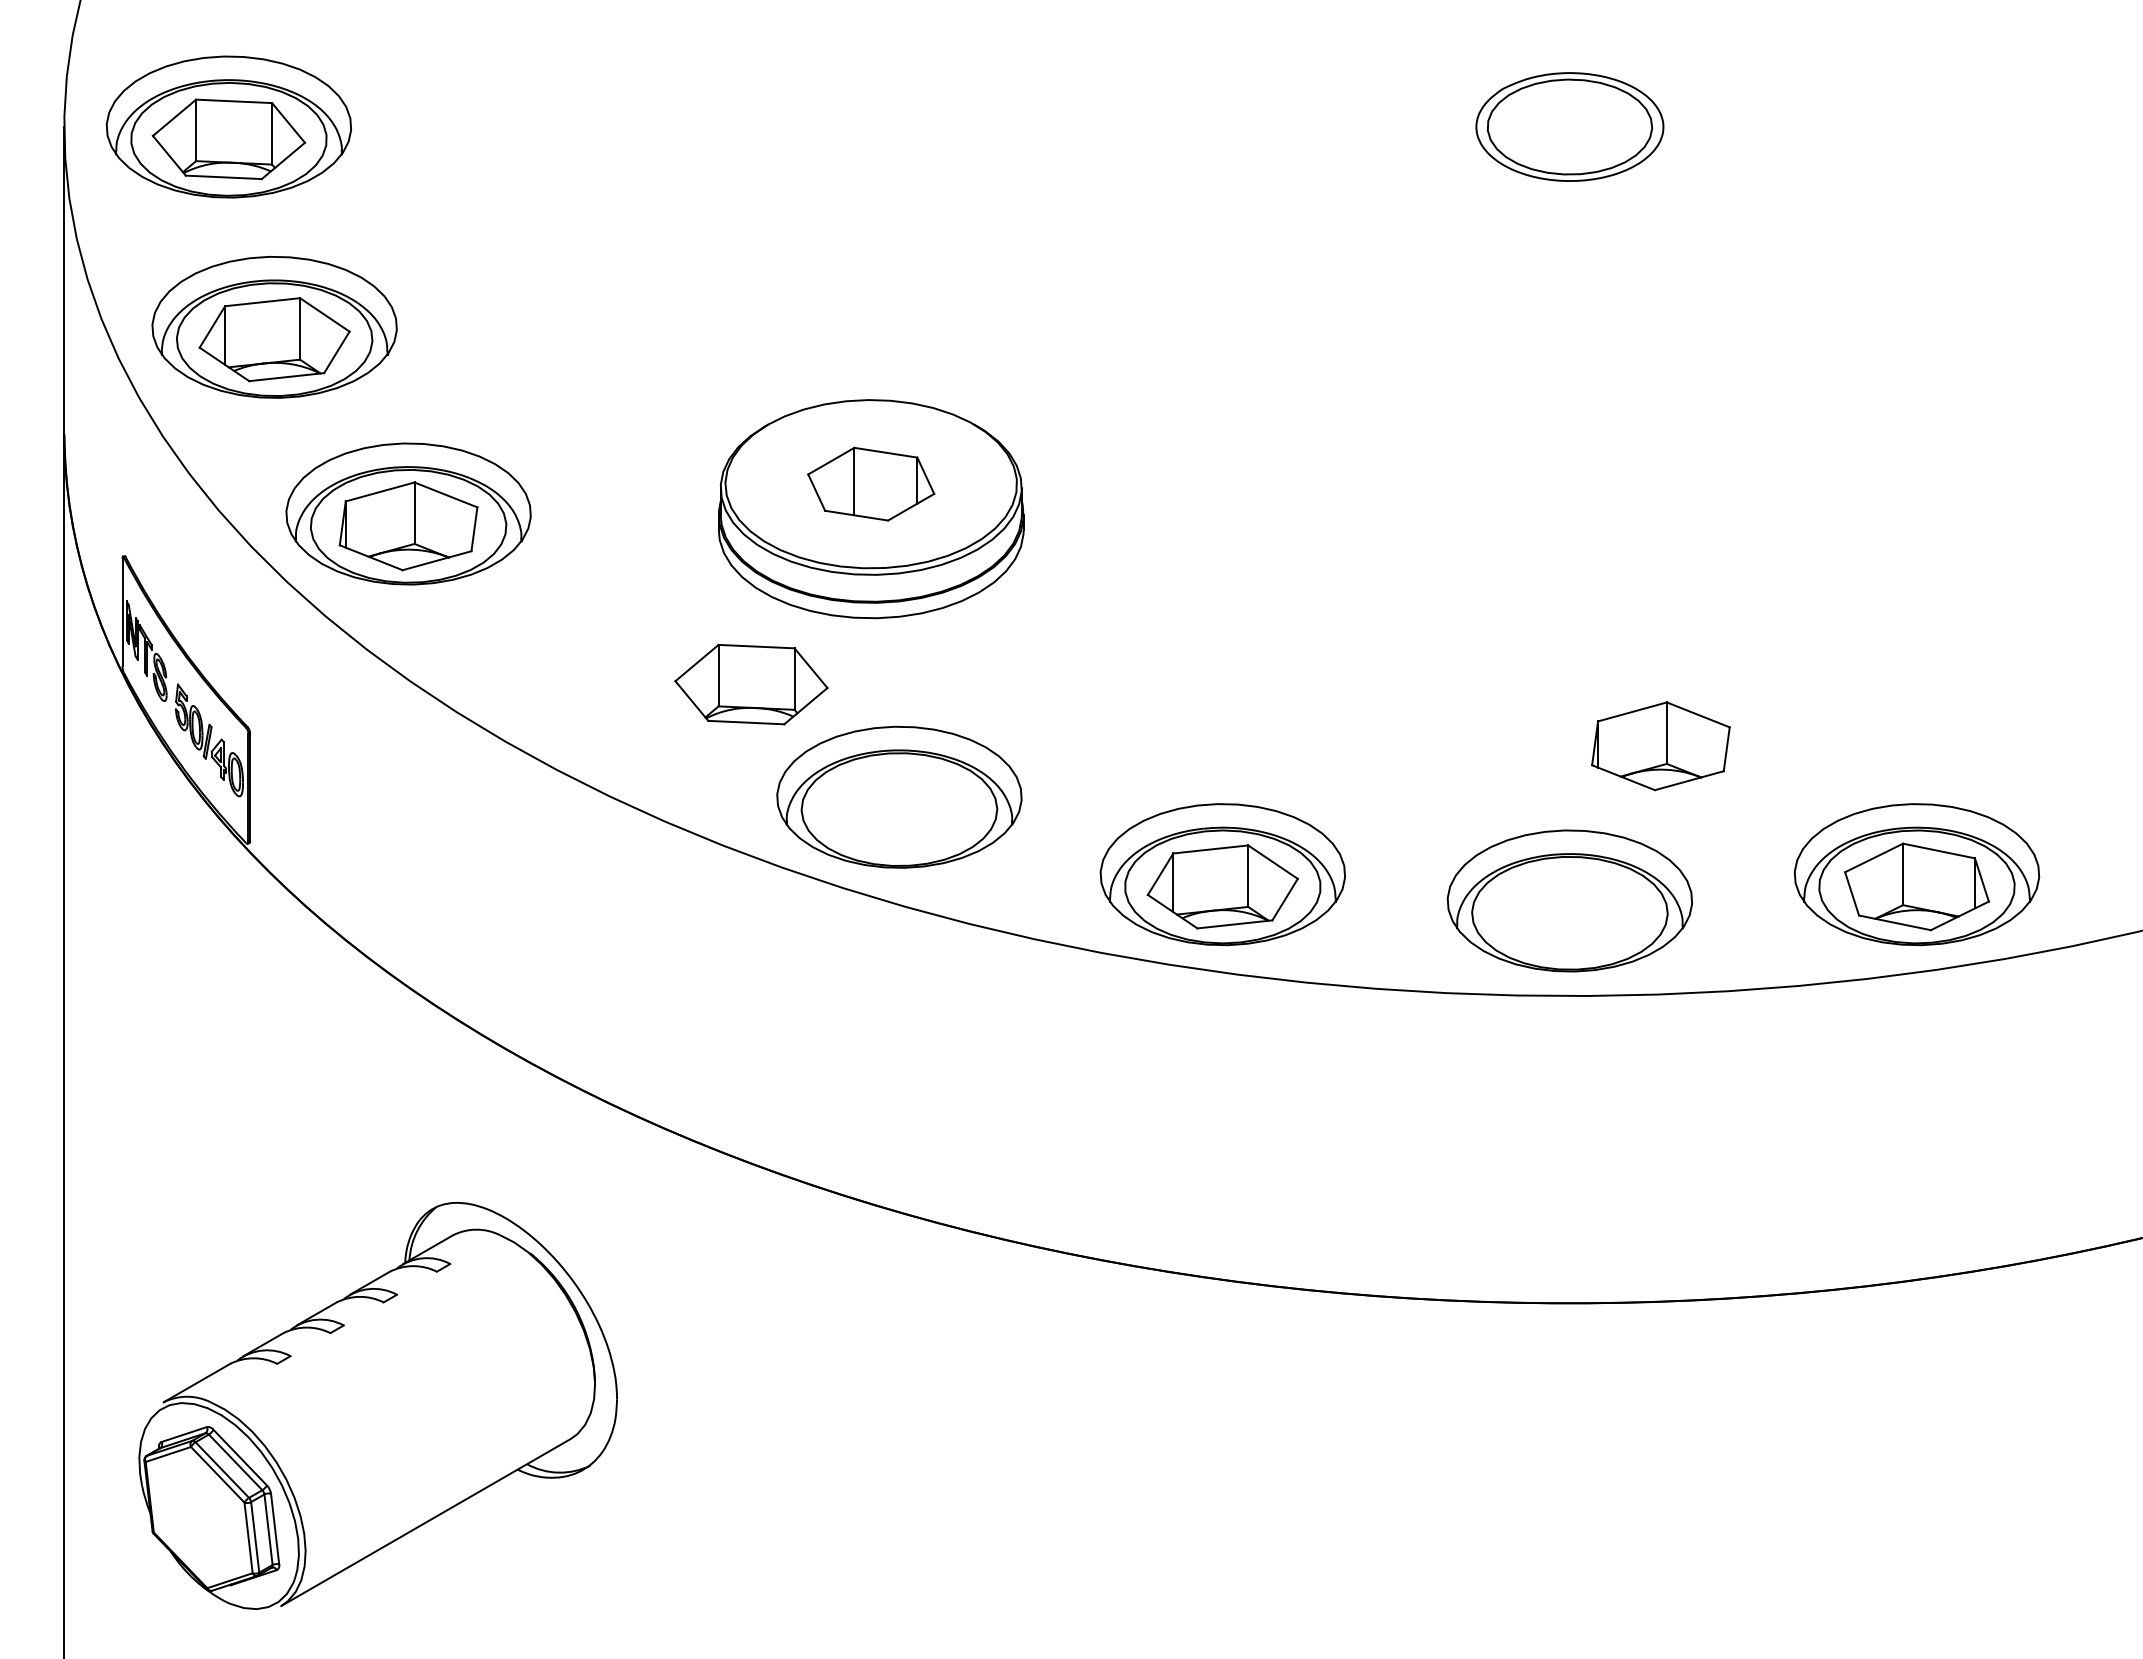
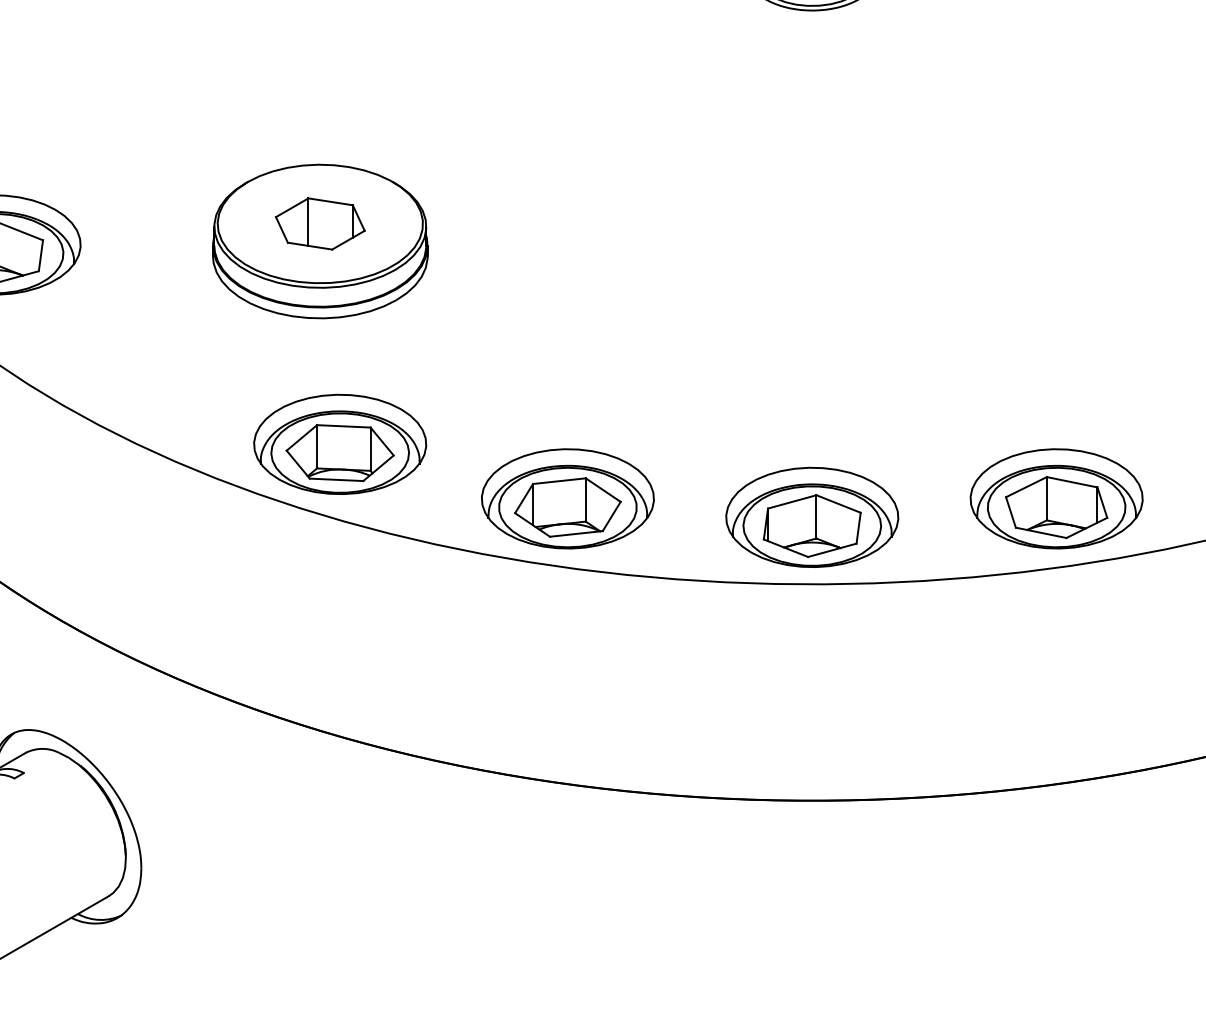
part: (751, 684) -> (340, 453), moved
part: (1660, 746) -> (811, 526), moved

